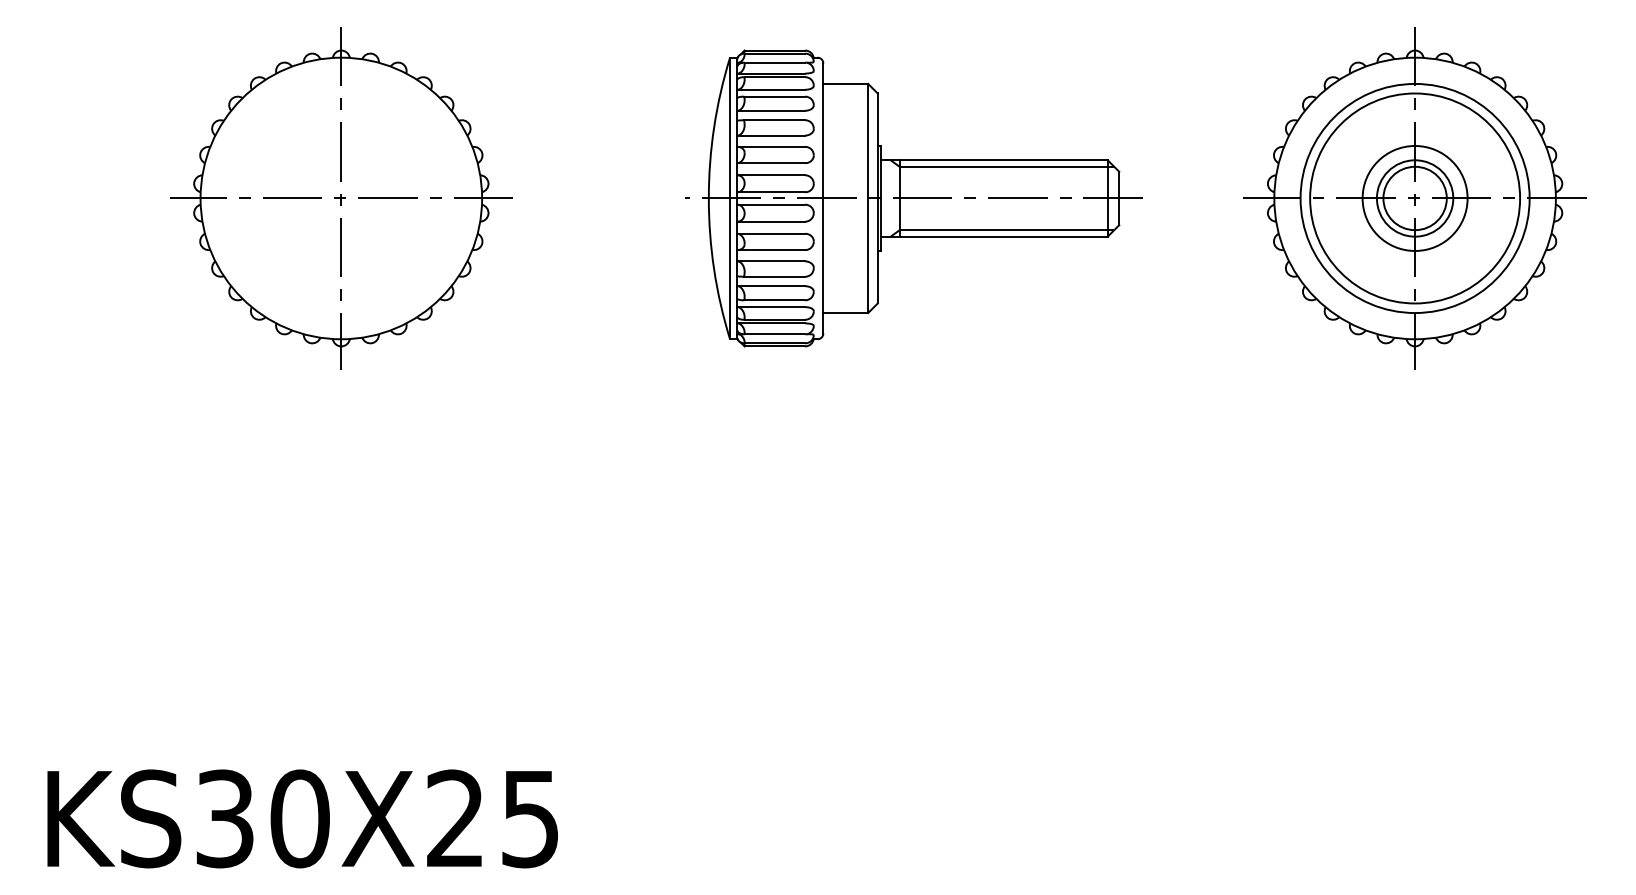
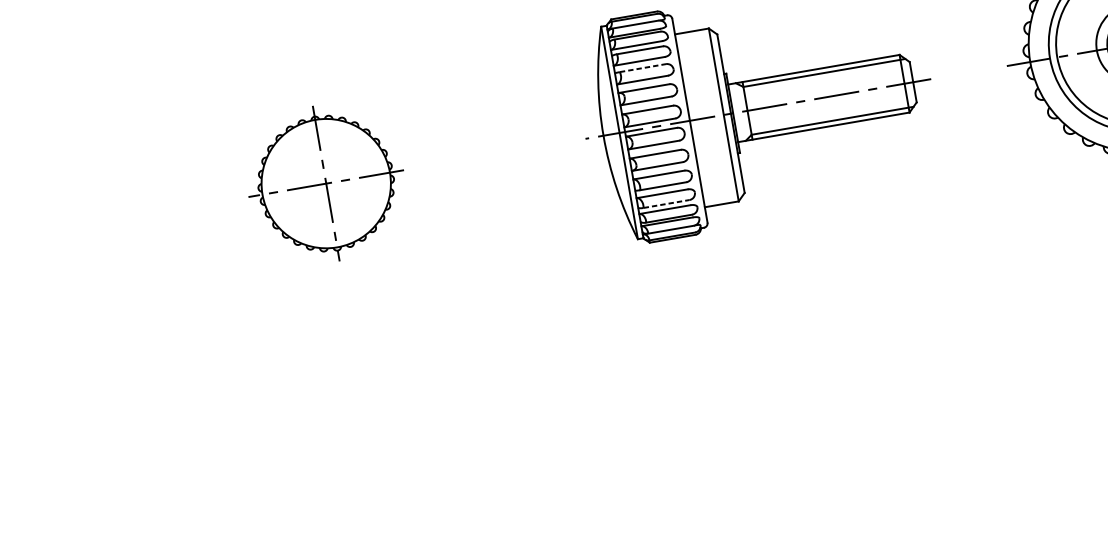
line: (774, 120) -> (642, 68), solid -> dashed
part: (341, 198) -> (326, 183), size x0.6
line: (775, 300) -> (667, 204), solid -> dashed

